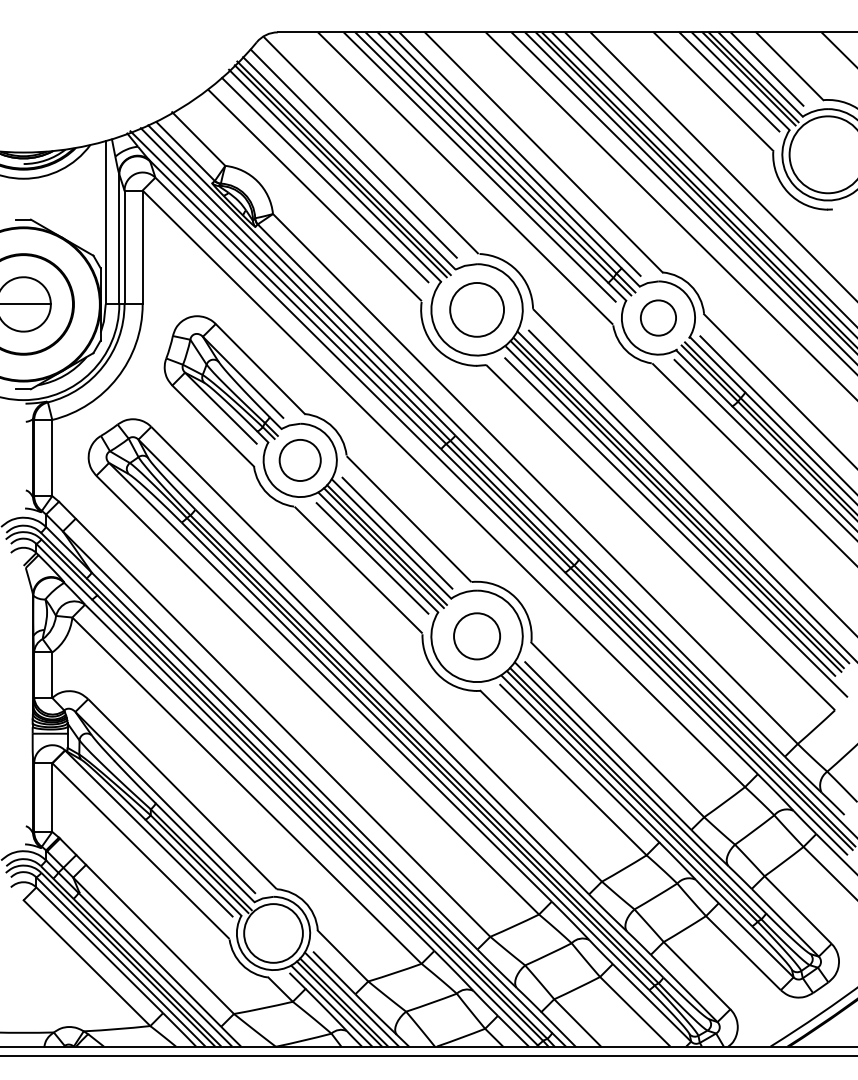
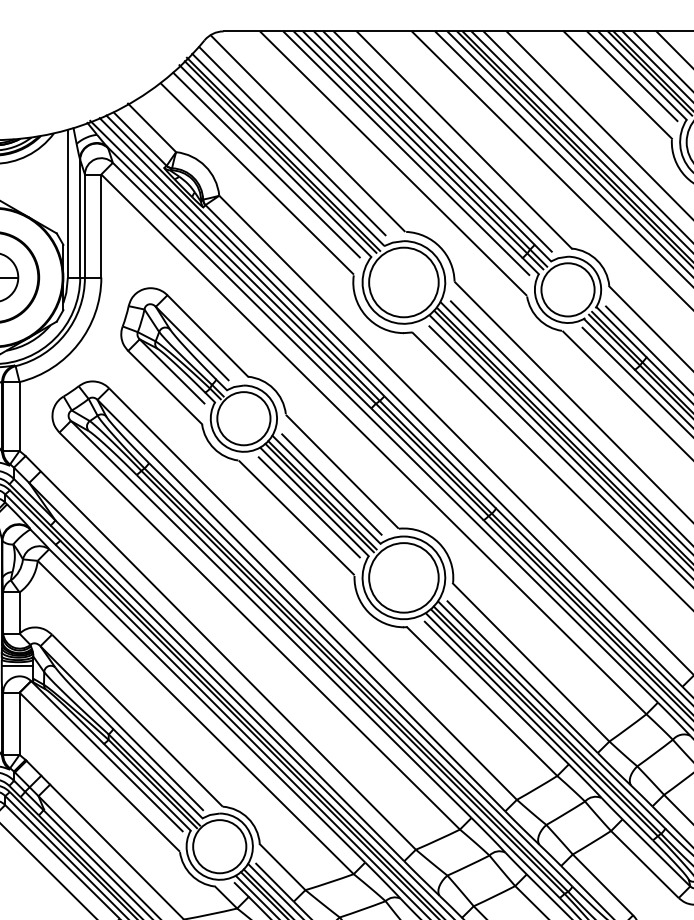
circle: (476, 309) -> (403, 282), size x1.43
circle: (658, 317) -> (568, 289), size x1.67
circle: (299, 460) -> (243, 418), size x1.43
circle: (476, 635) -> (403, 577), size x1.67

